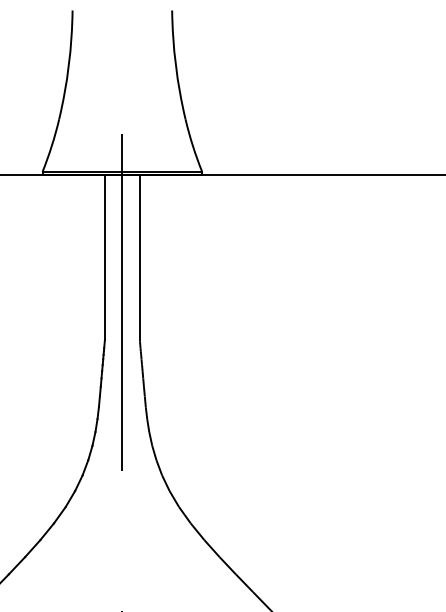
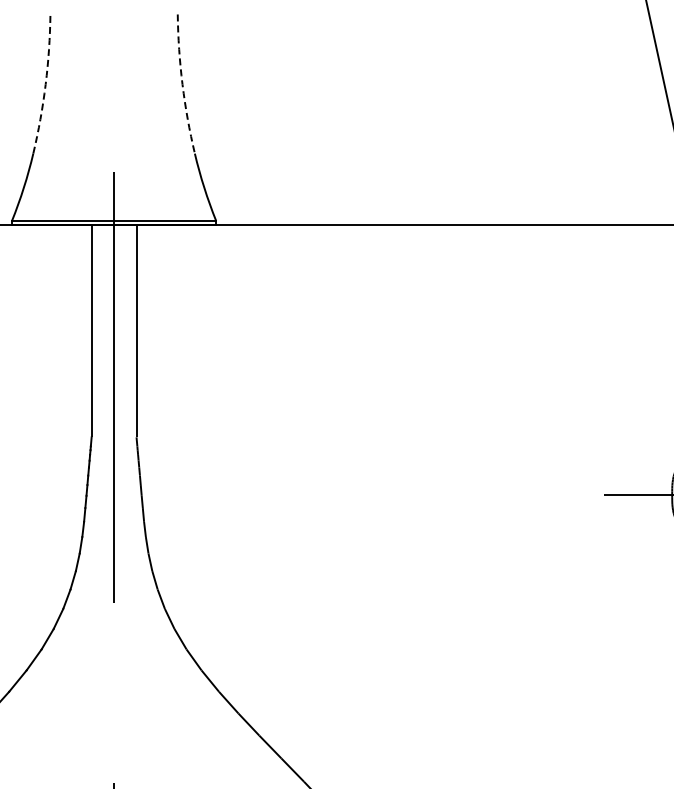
arc: (68, 65) -> (45, 84), solid -> dashed
arc: (175, 65) -> (182, 84), solid -> dashed

